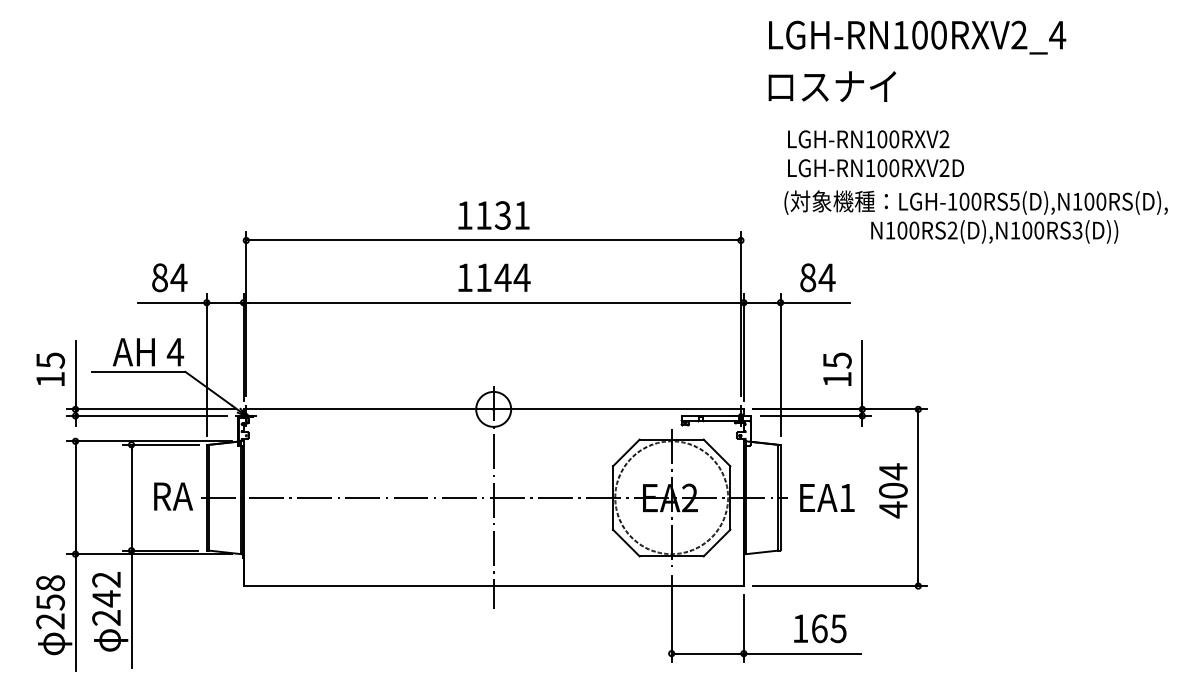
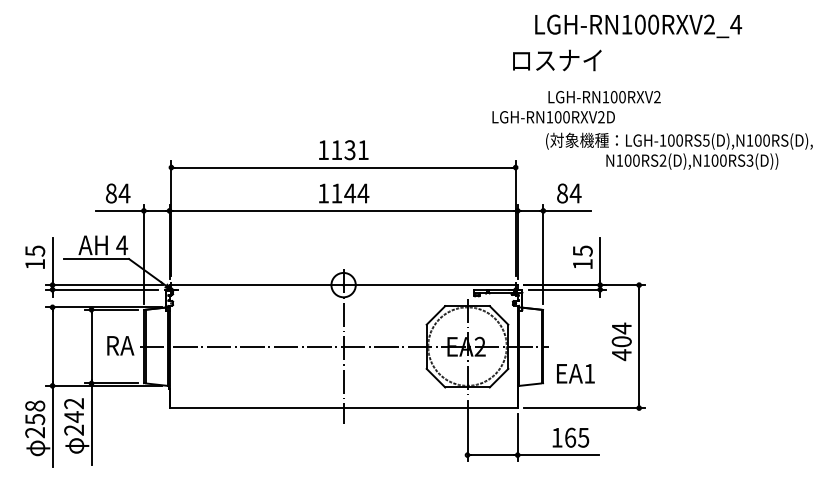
text: (832, 86) -> (557, 60), moved
text: (875, 168) -> (553, 117), moved
text: (826, 497) -> (575, 373), moved

